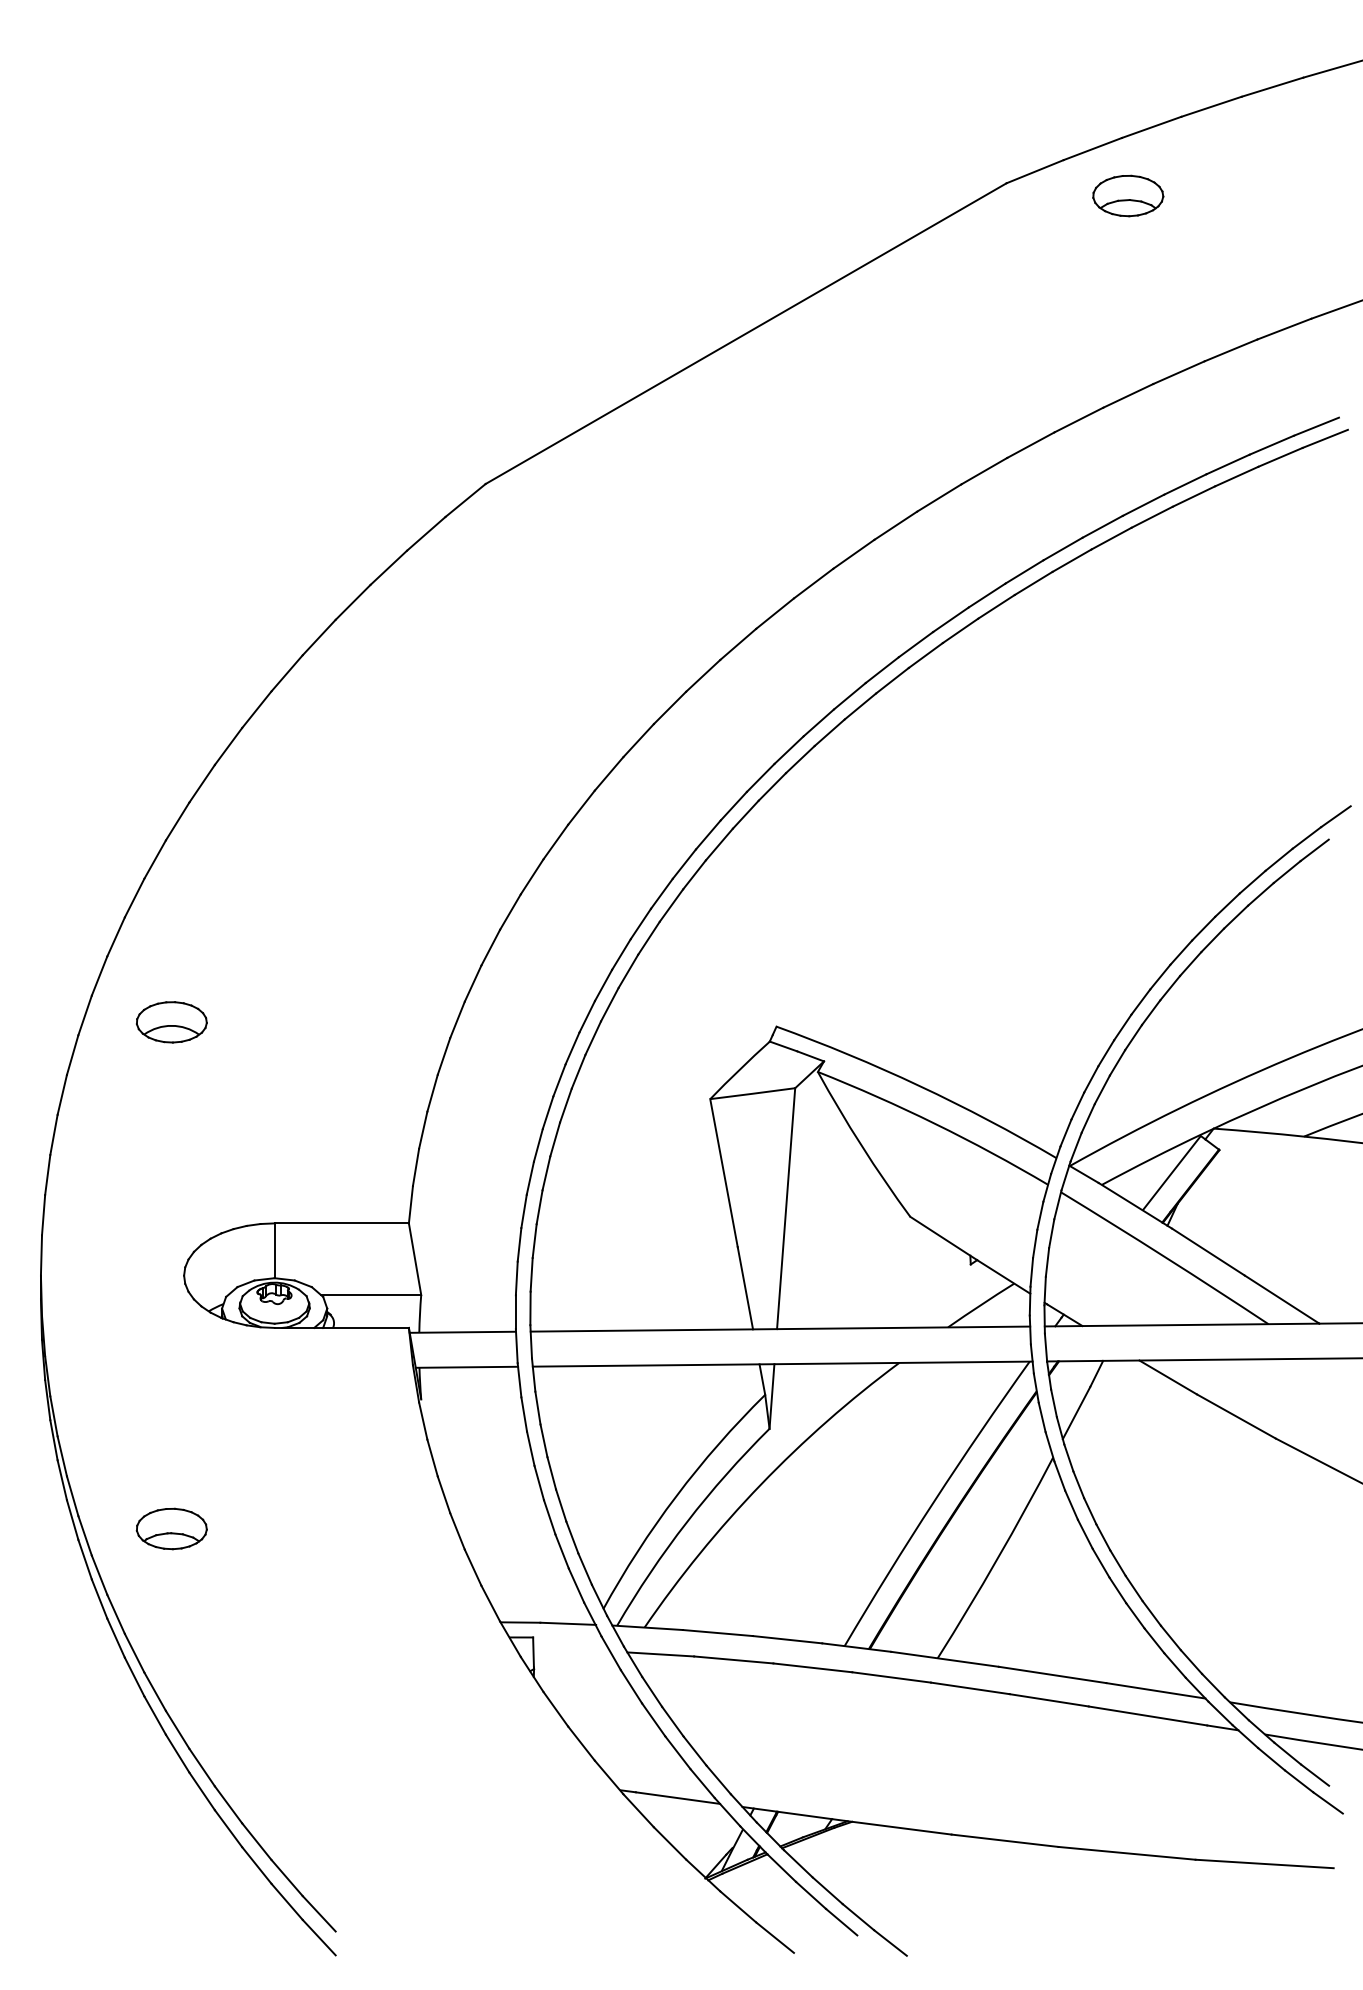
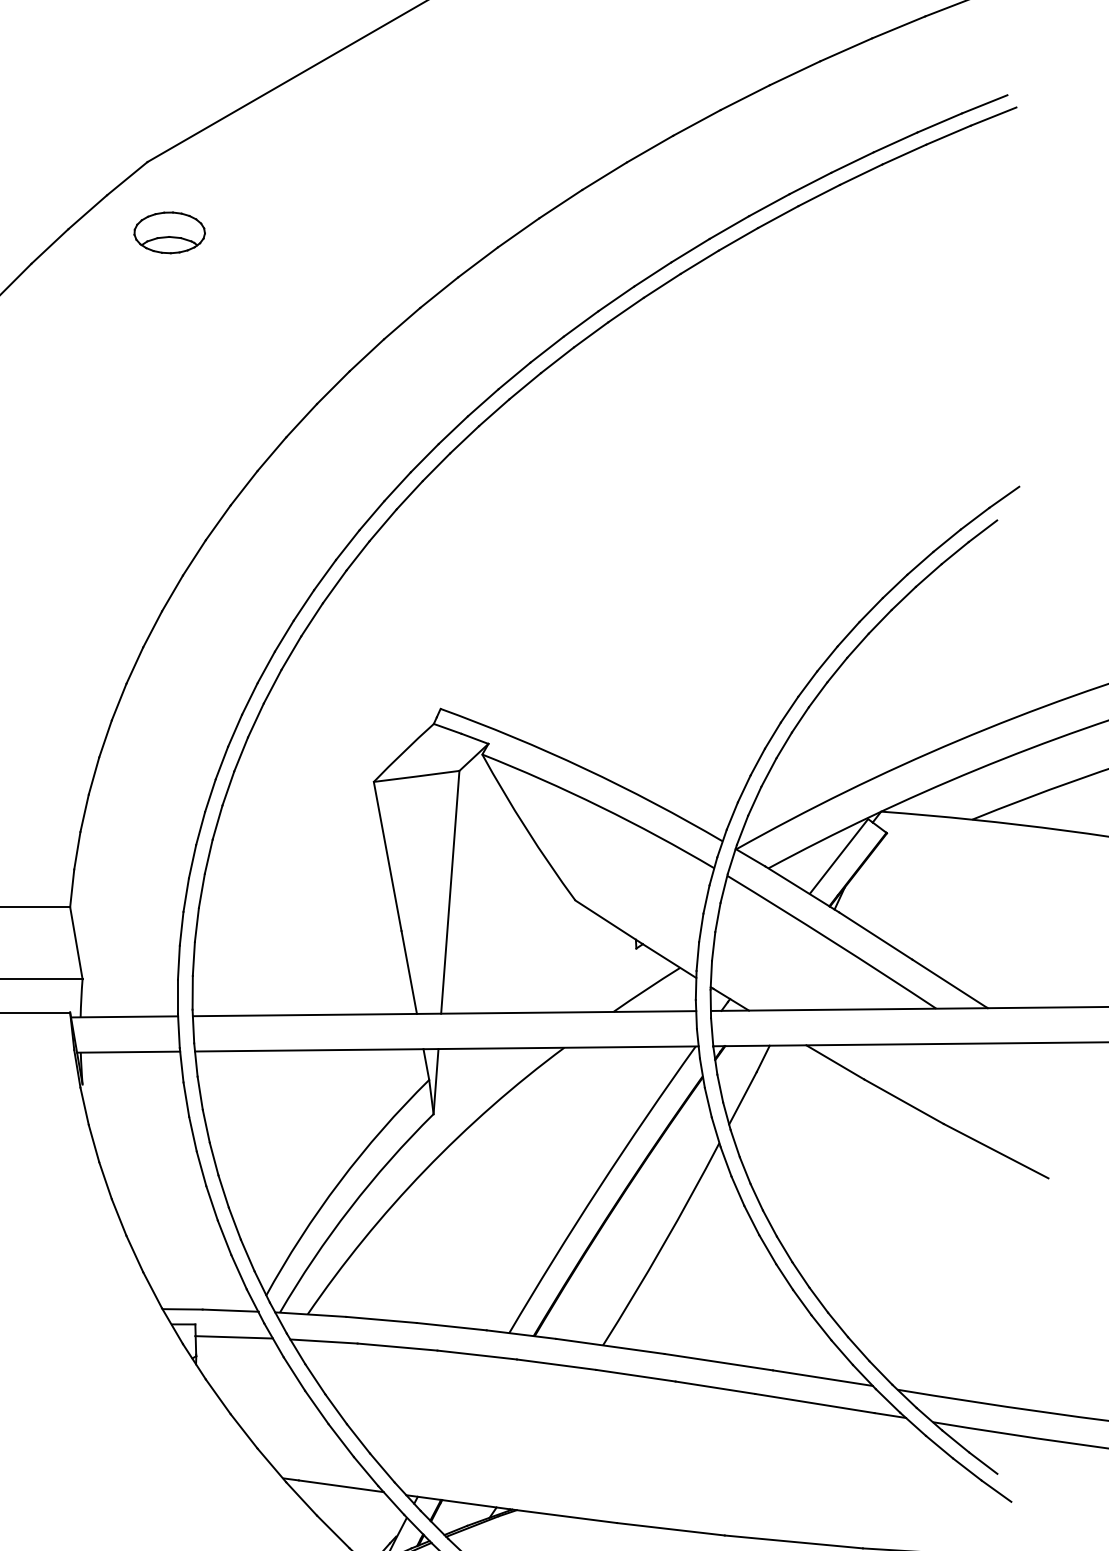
part: (507, 554) -> (169, 233), added
line: (571, 1650) -> (234, 1337), added

